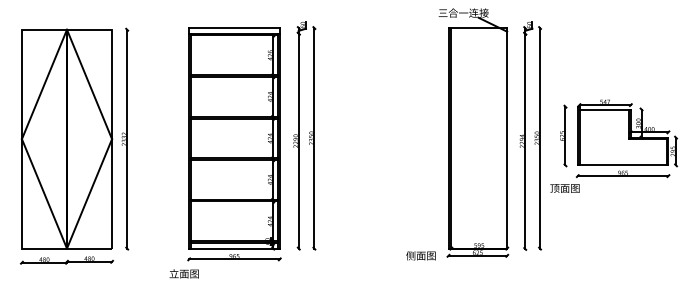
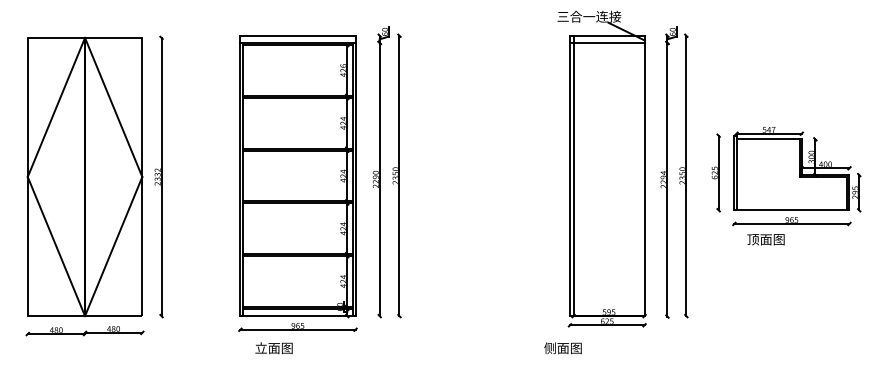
line: (478, 33) -> (607, 42), added
text: (564, 188) -> (765, 239), moved
text: (420, 255) -> (562, 348), moved
text: (183, 274) -> (273, 348), moved

